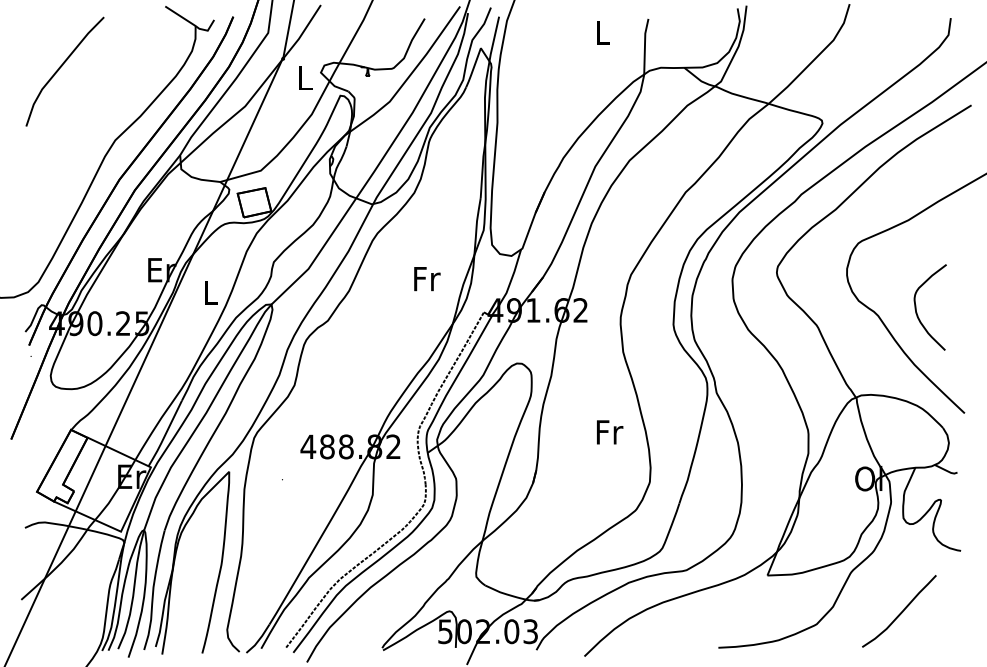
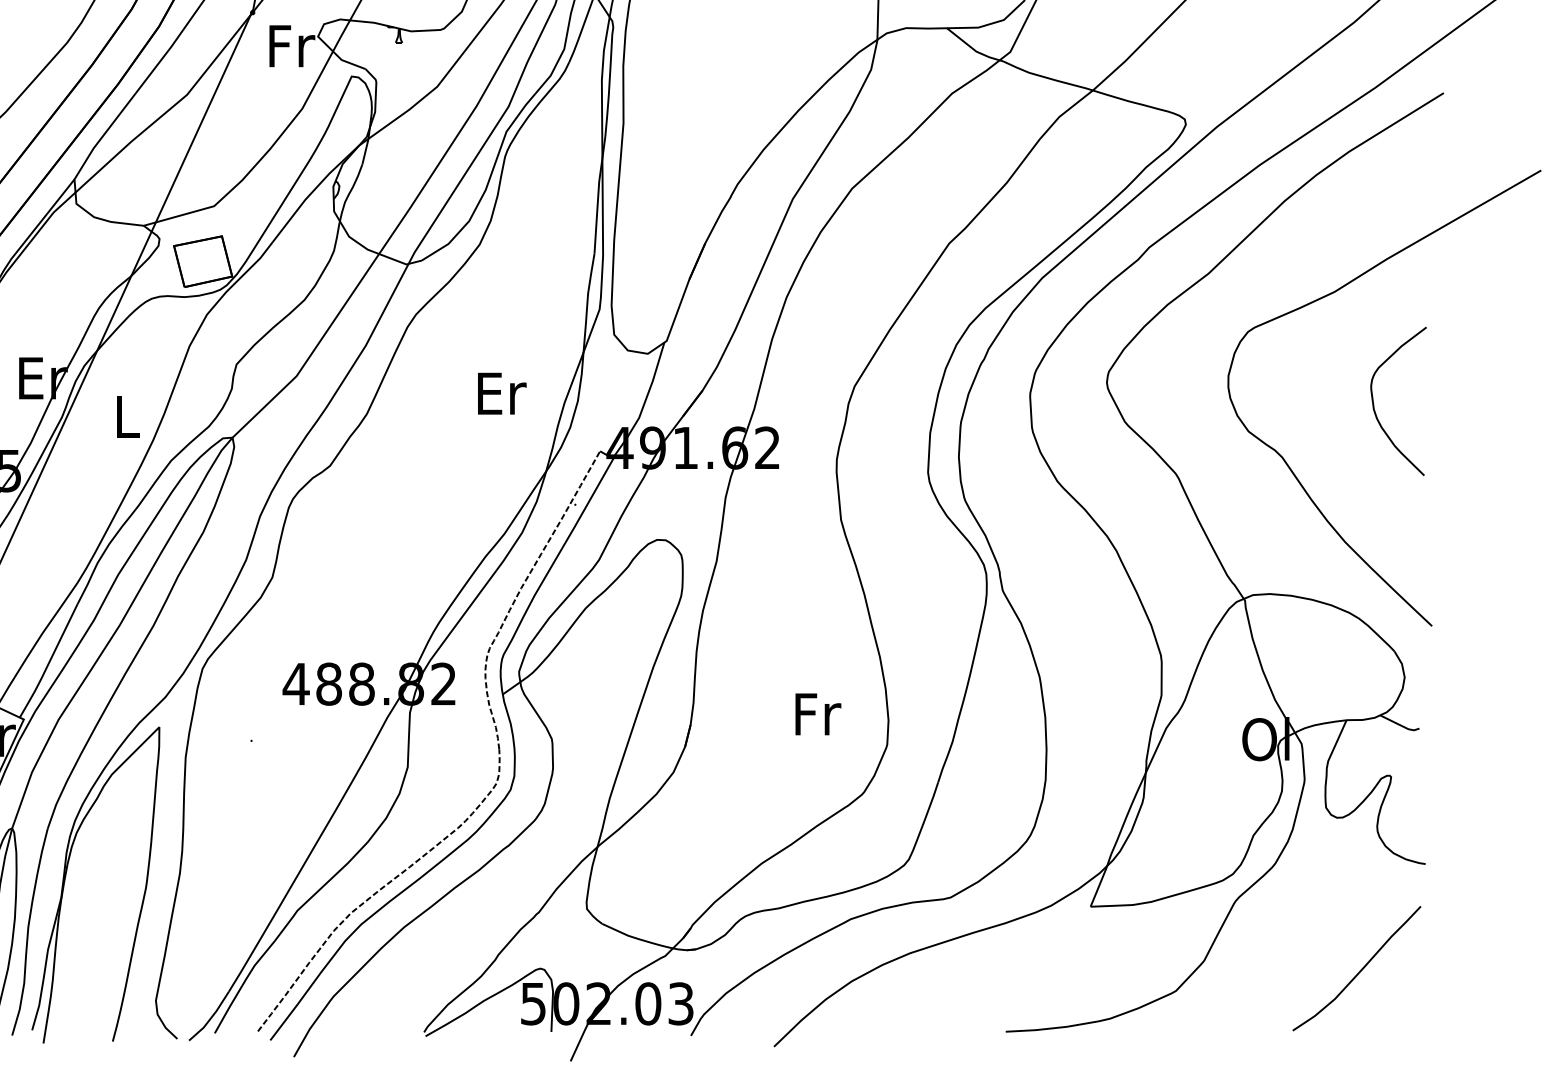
text: (305, 78) -> (291, 46), L -> Fr
text: (427, 279) -> (502, 394), Fr -> Er
curve: (916, 307) -> (1374, 401), moved
text: (610, 432) -> (819, 714), moved
curve: (900, 612) -> (1358, 970), moved

